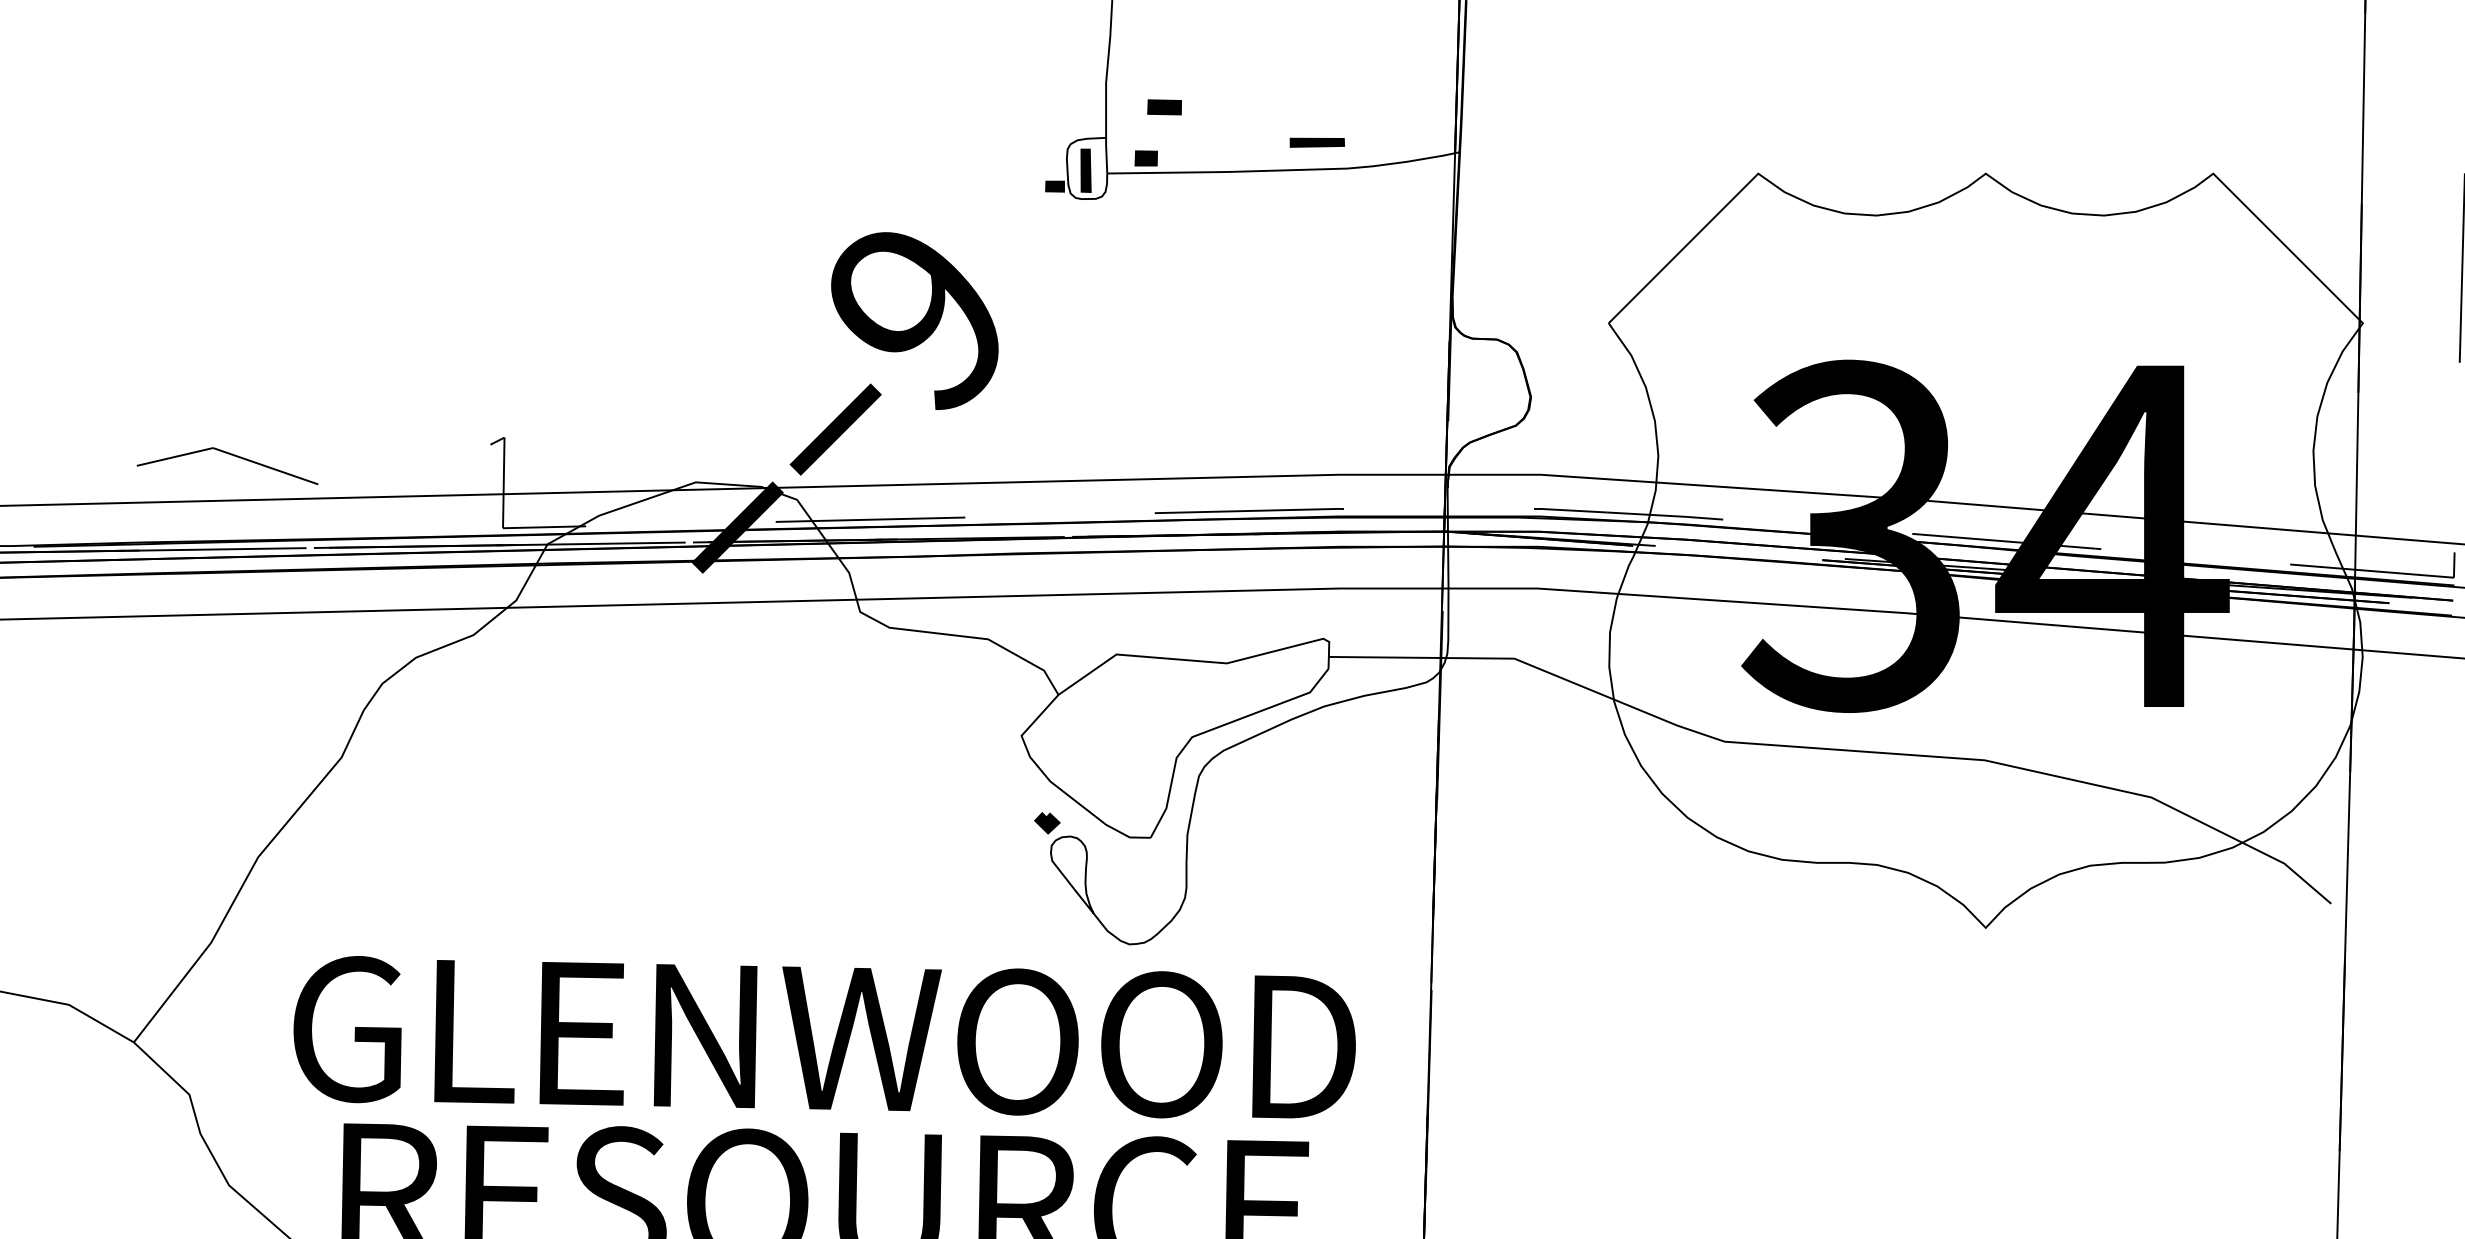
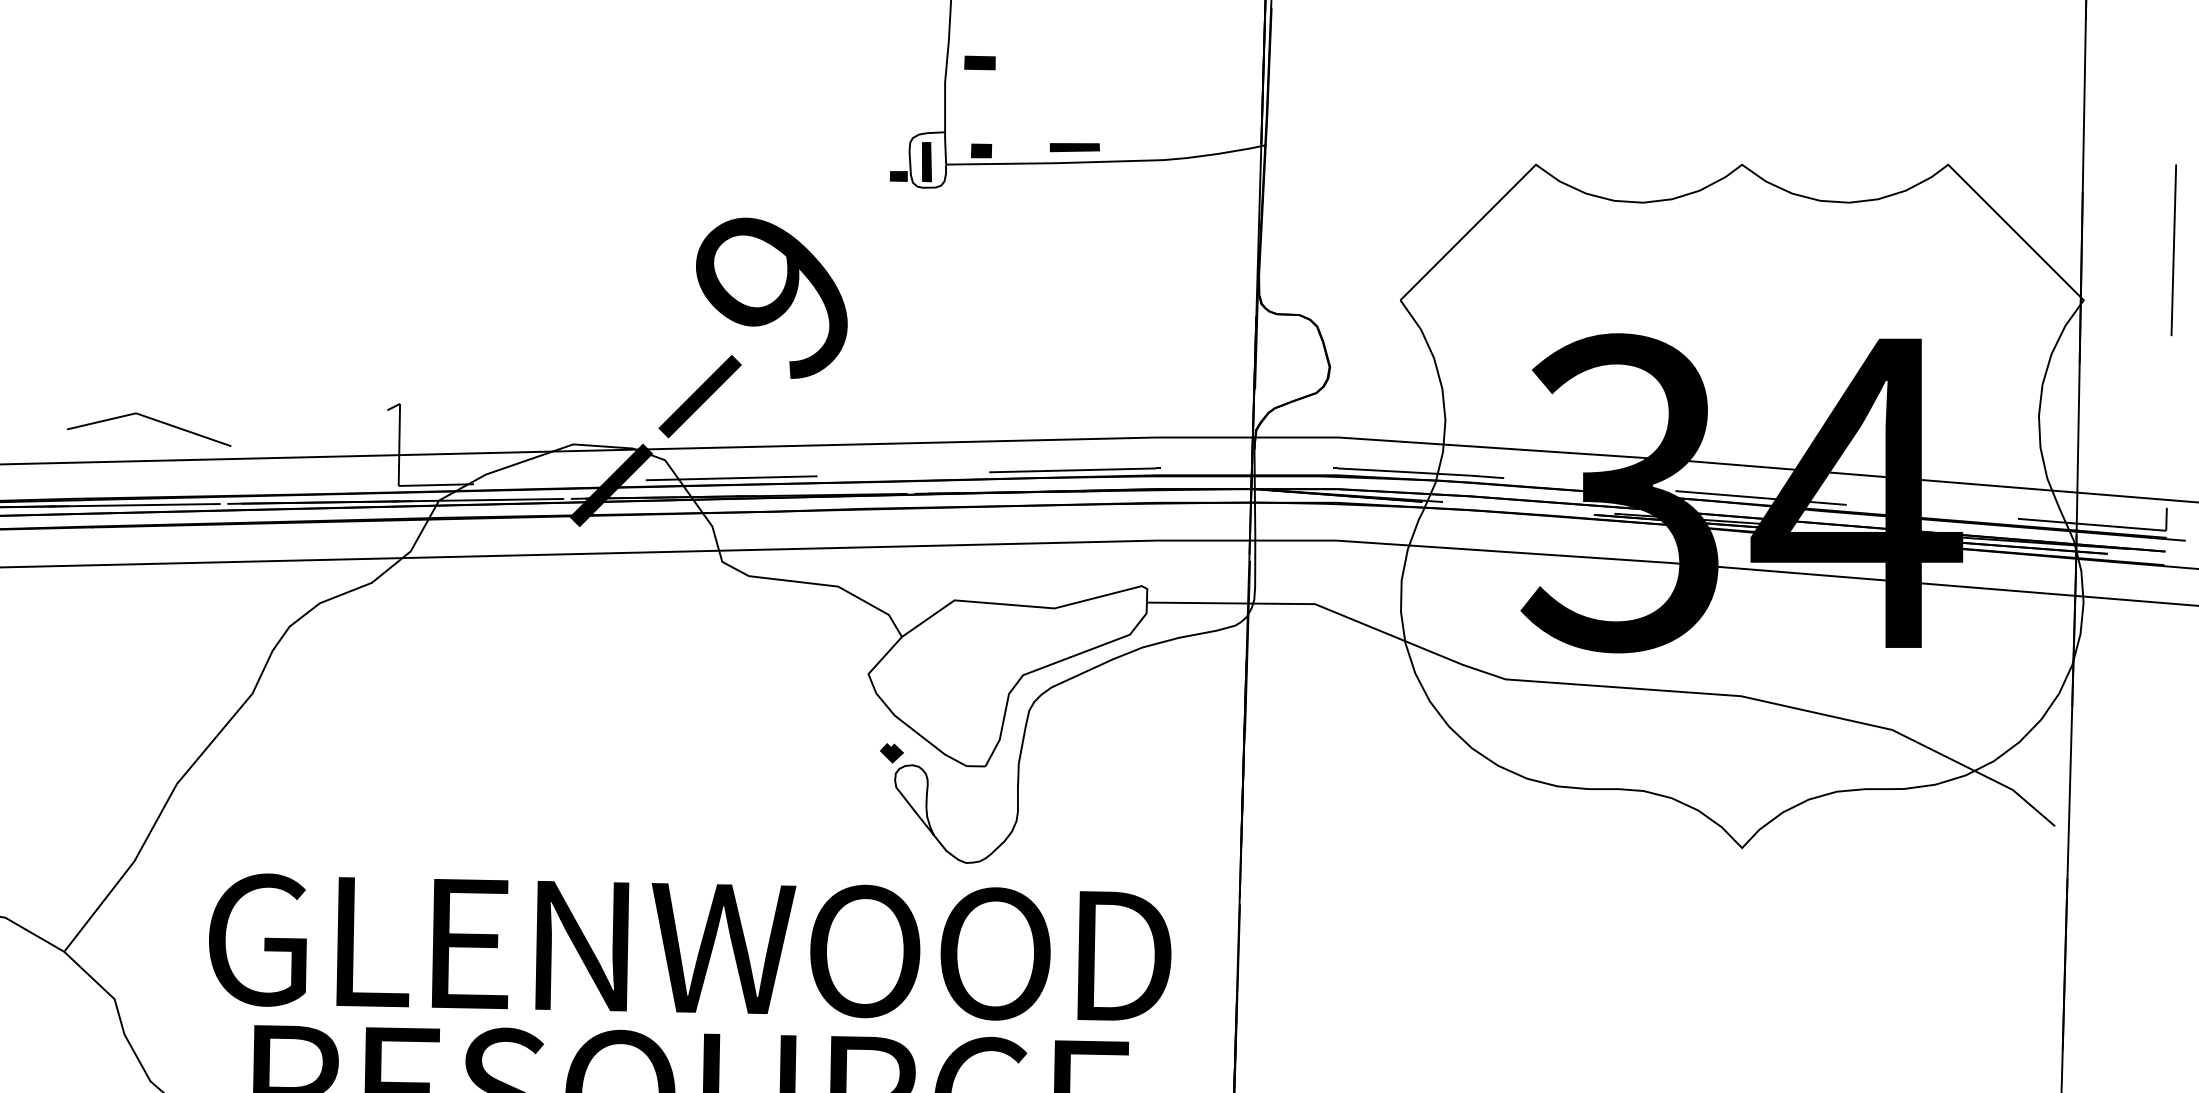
part: (1164, 107) -> (979, 63), moved
part: (1316, 142) -> (1074, 147), moved

